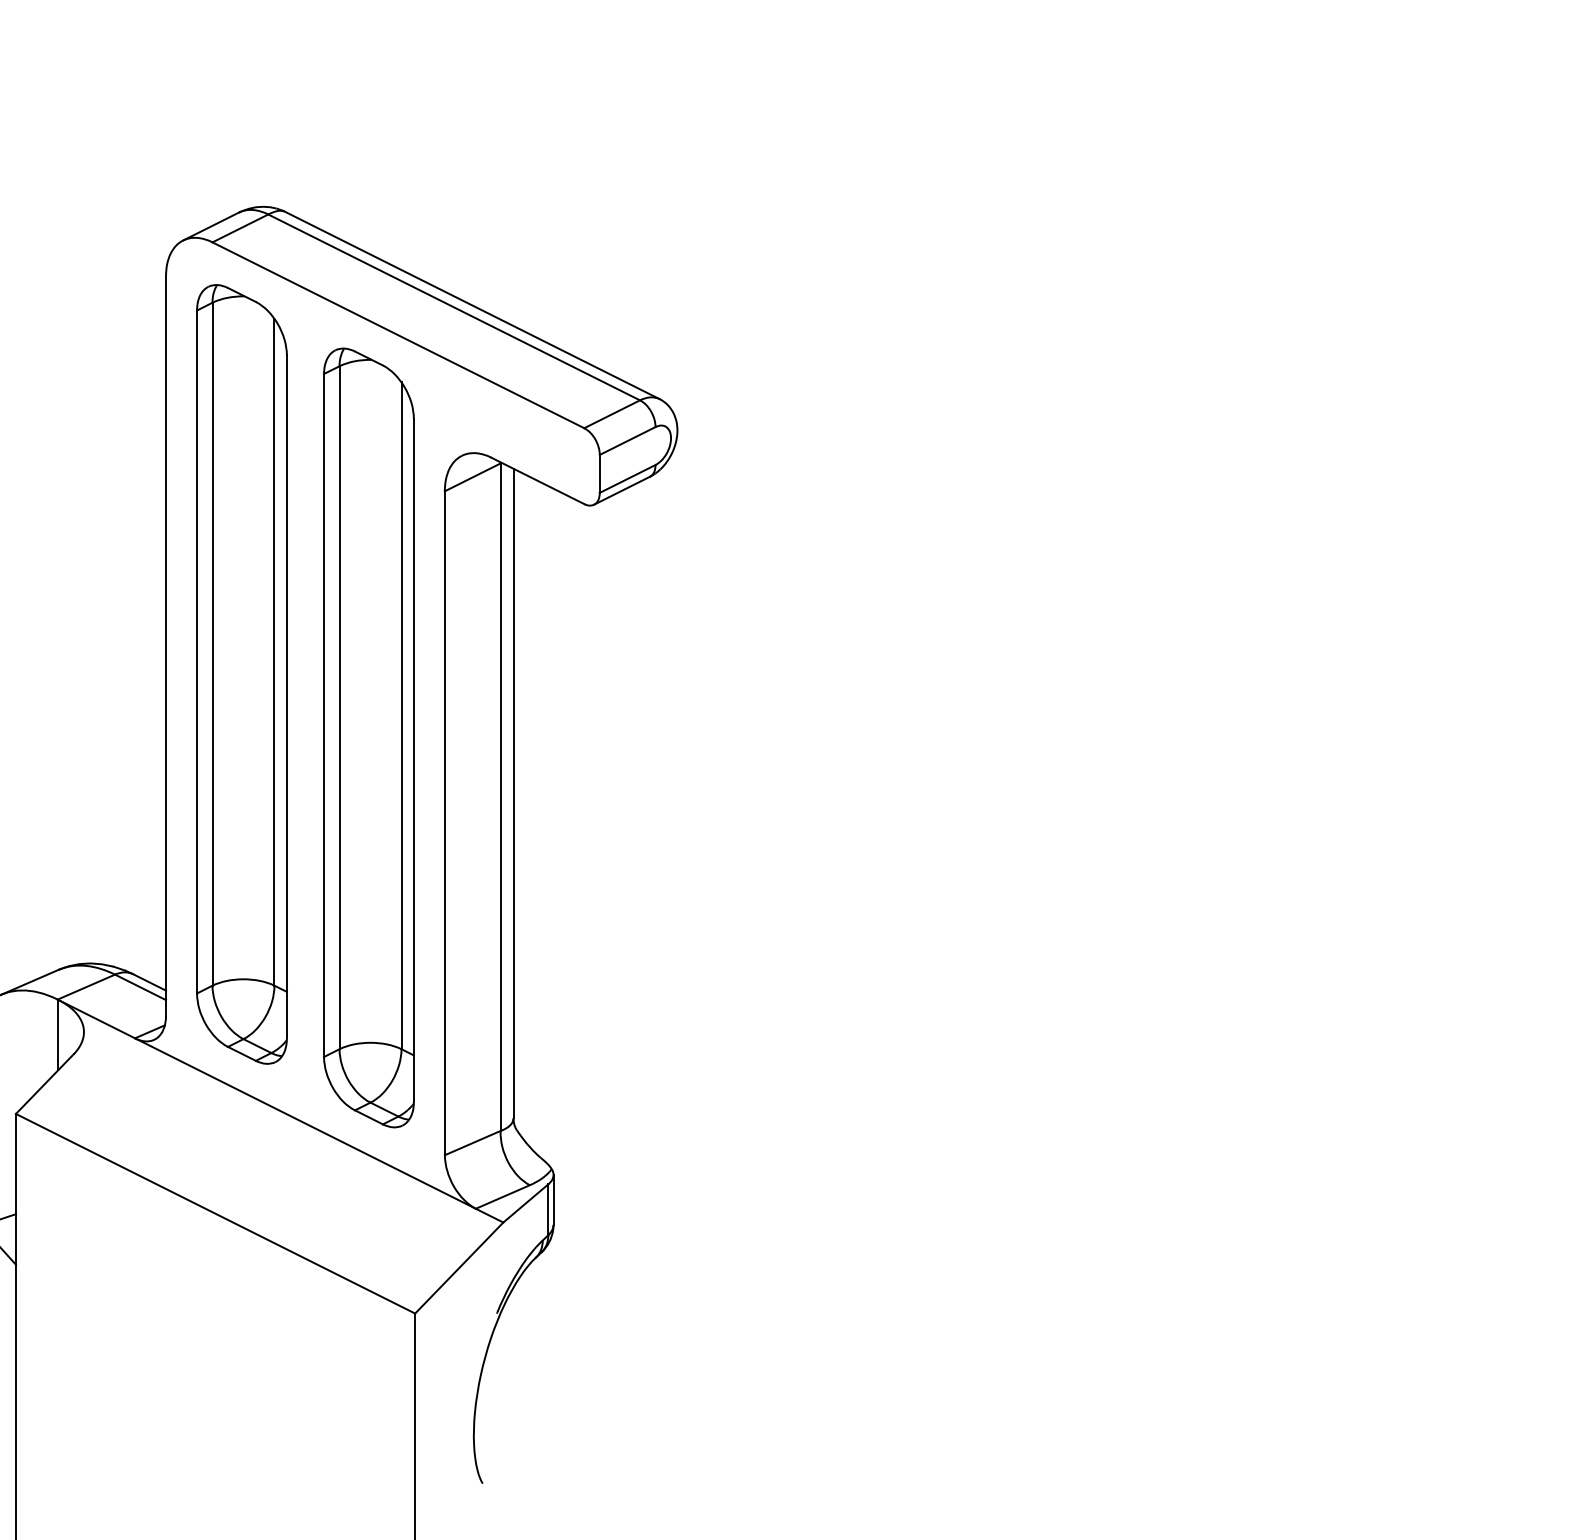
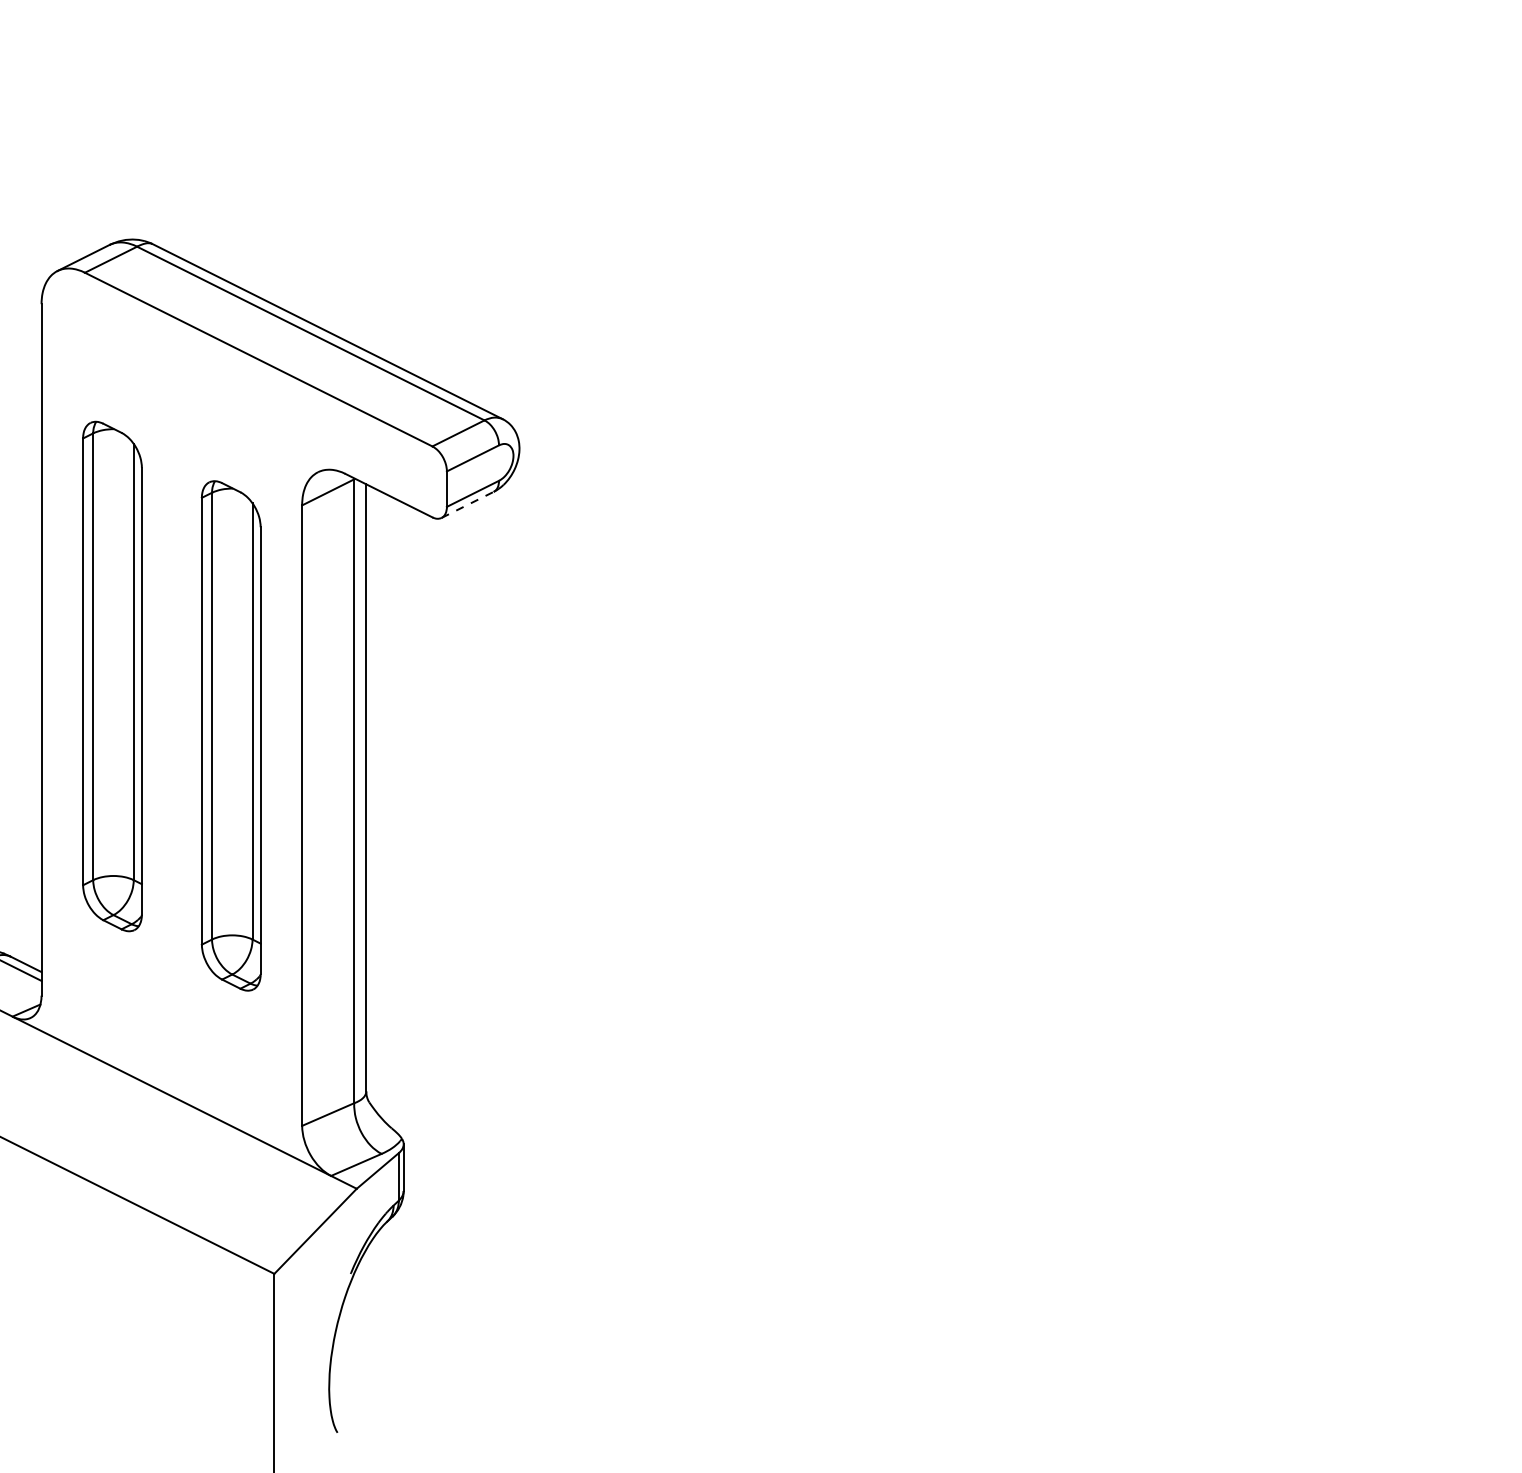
line: (622, 490) -> (468, 504), solid -> dashed
part: (241, 674) -> (112, 676), size x0.7
part: (369, 737) -> (231, 735), size x0.7

